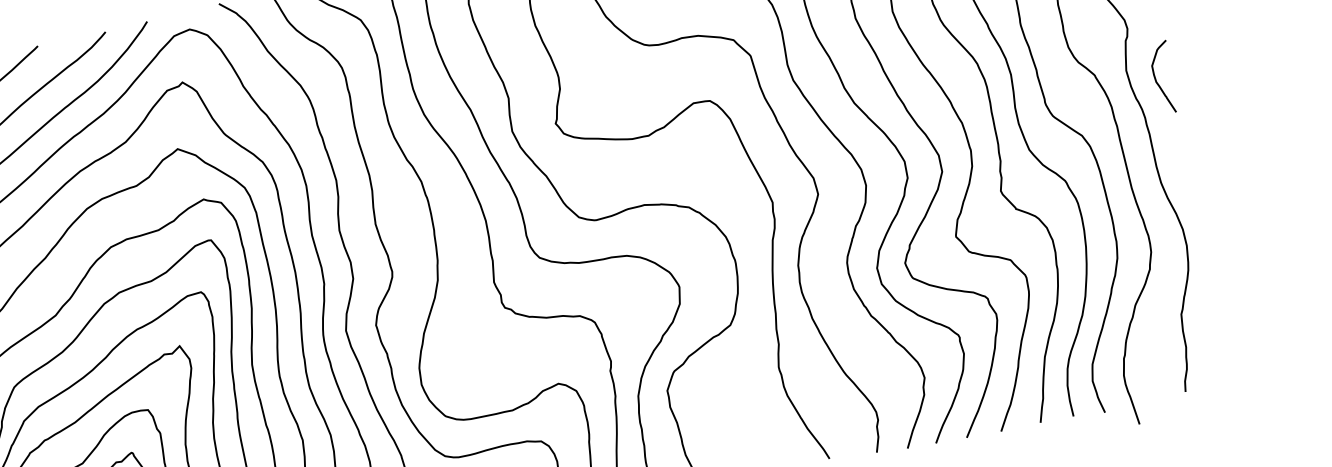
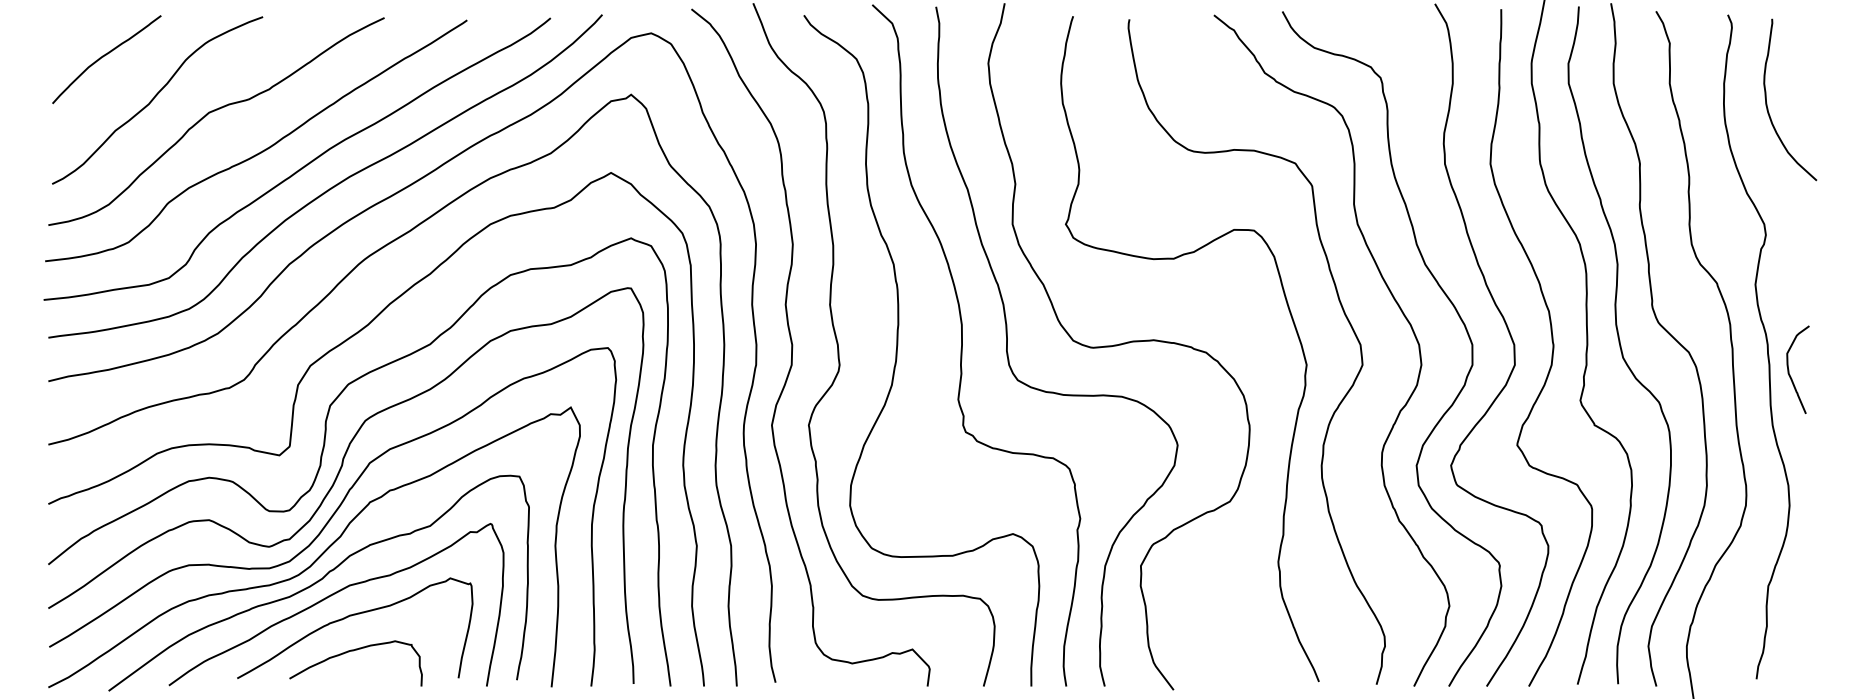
curve: (1156, 78) -> (1789, 369), moved

